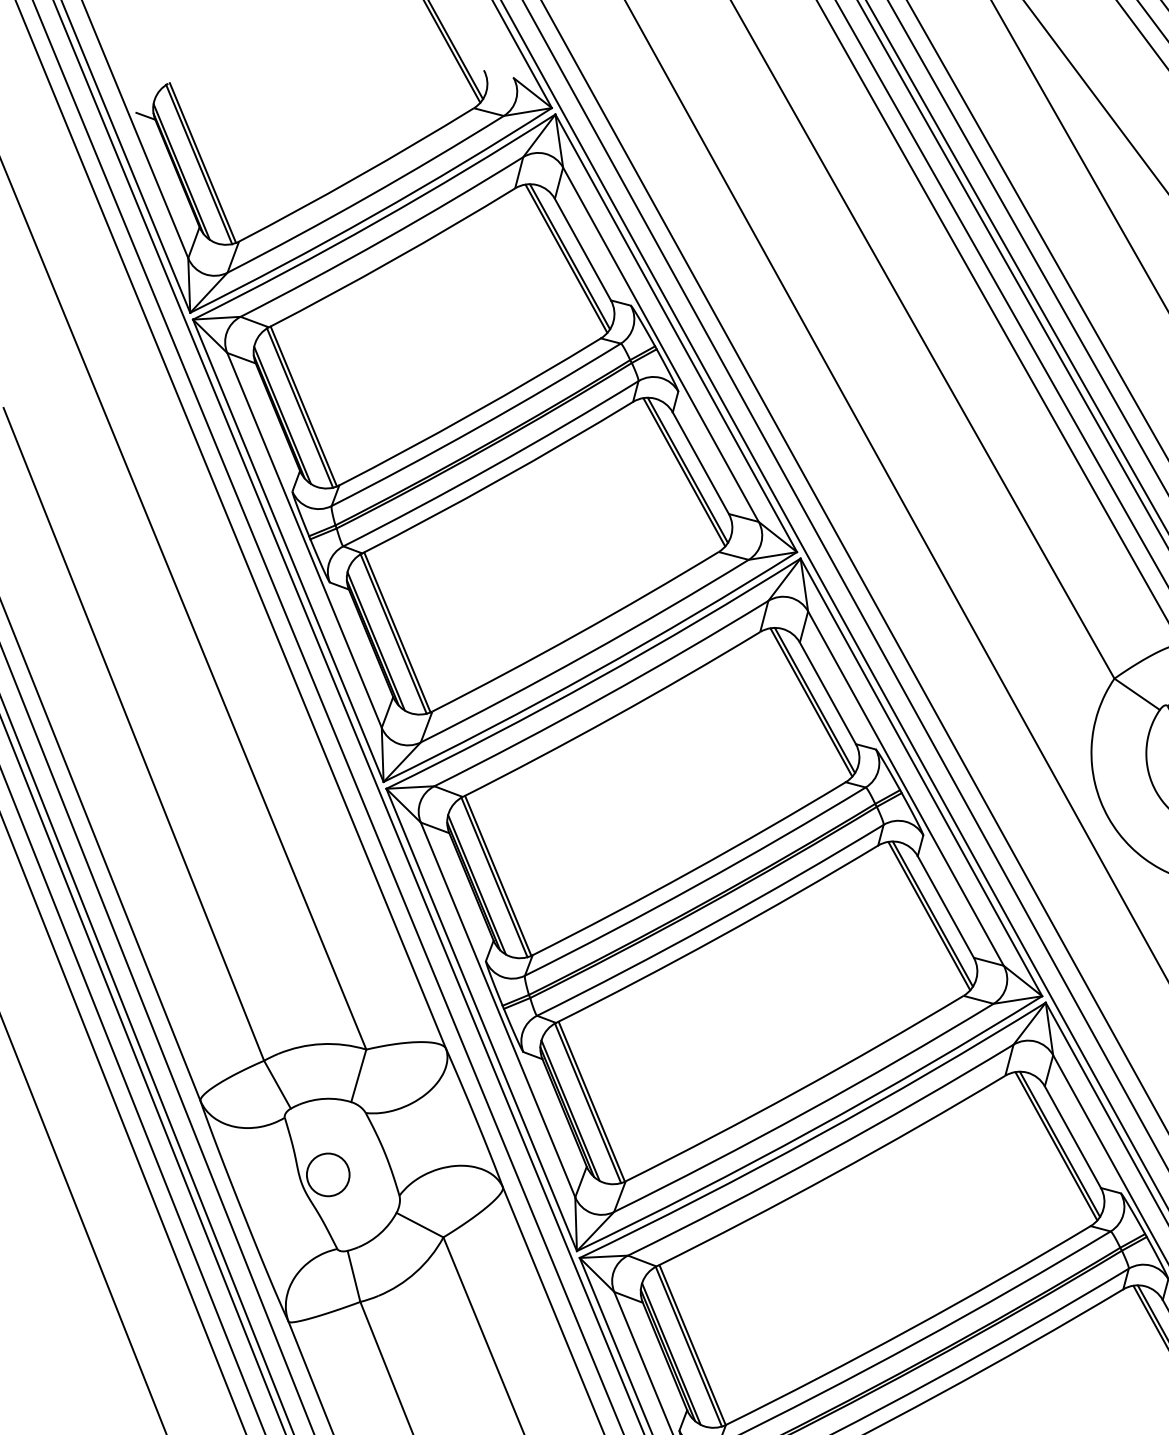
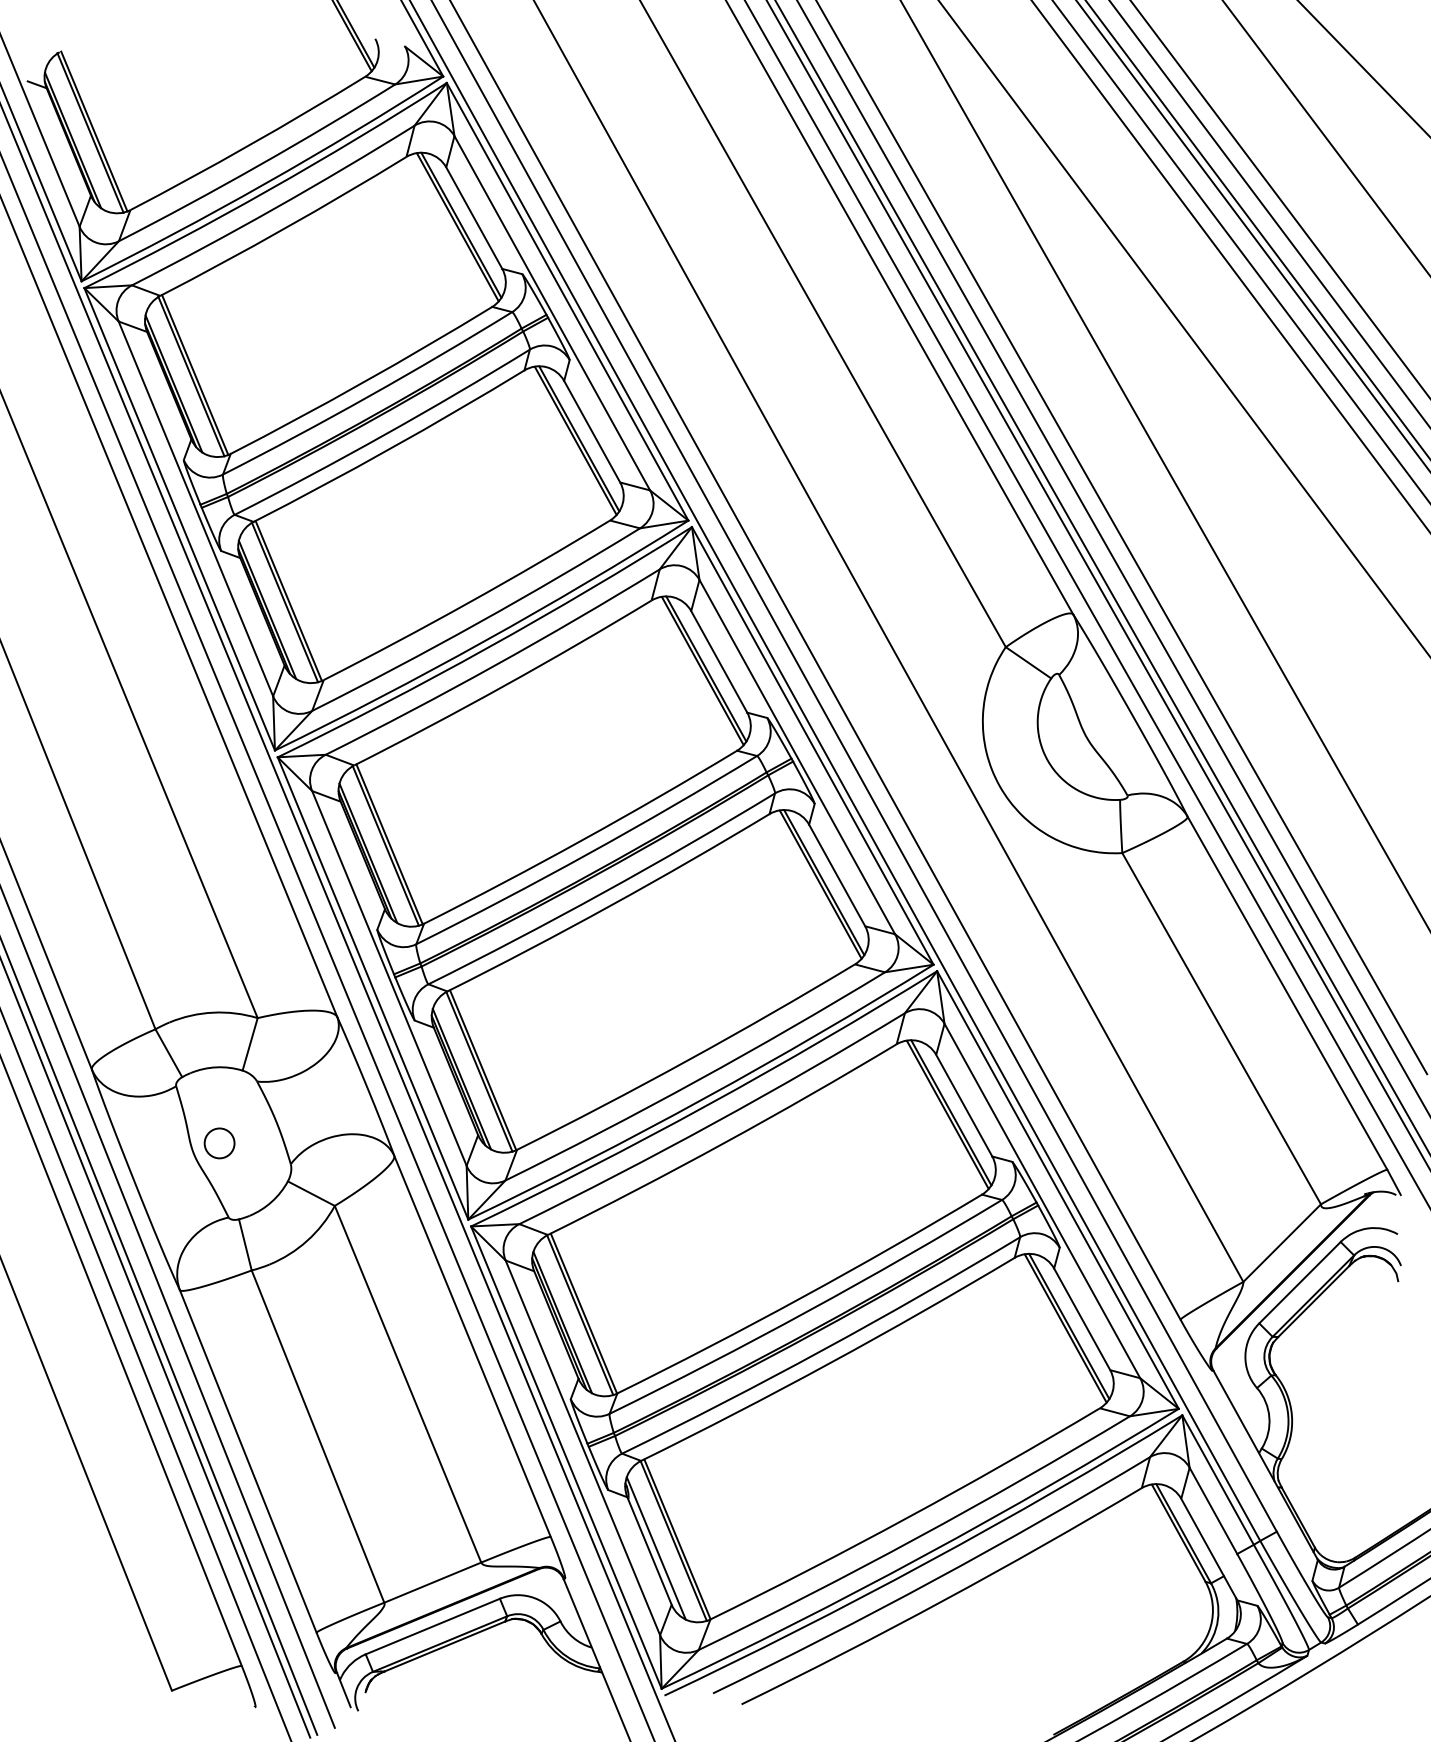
circle: (328, 1174) -> (219, 1143), size x0.7

